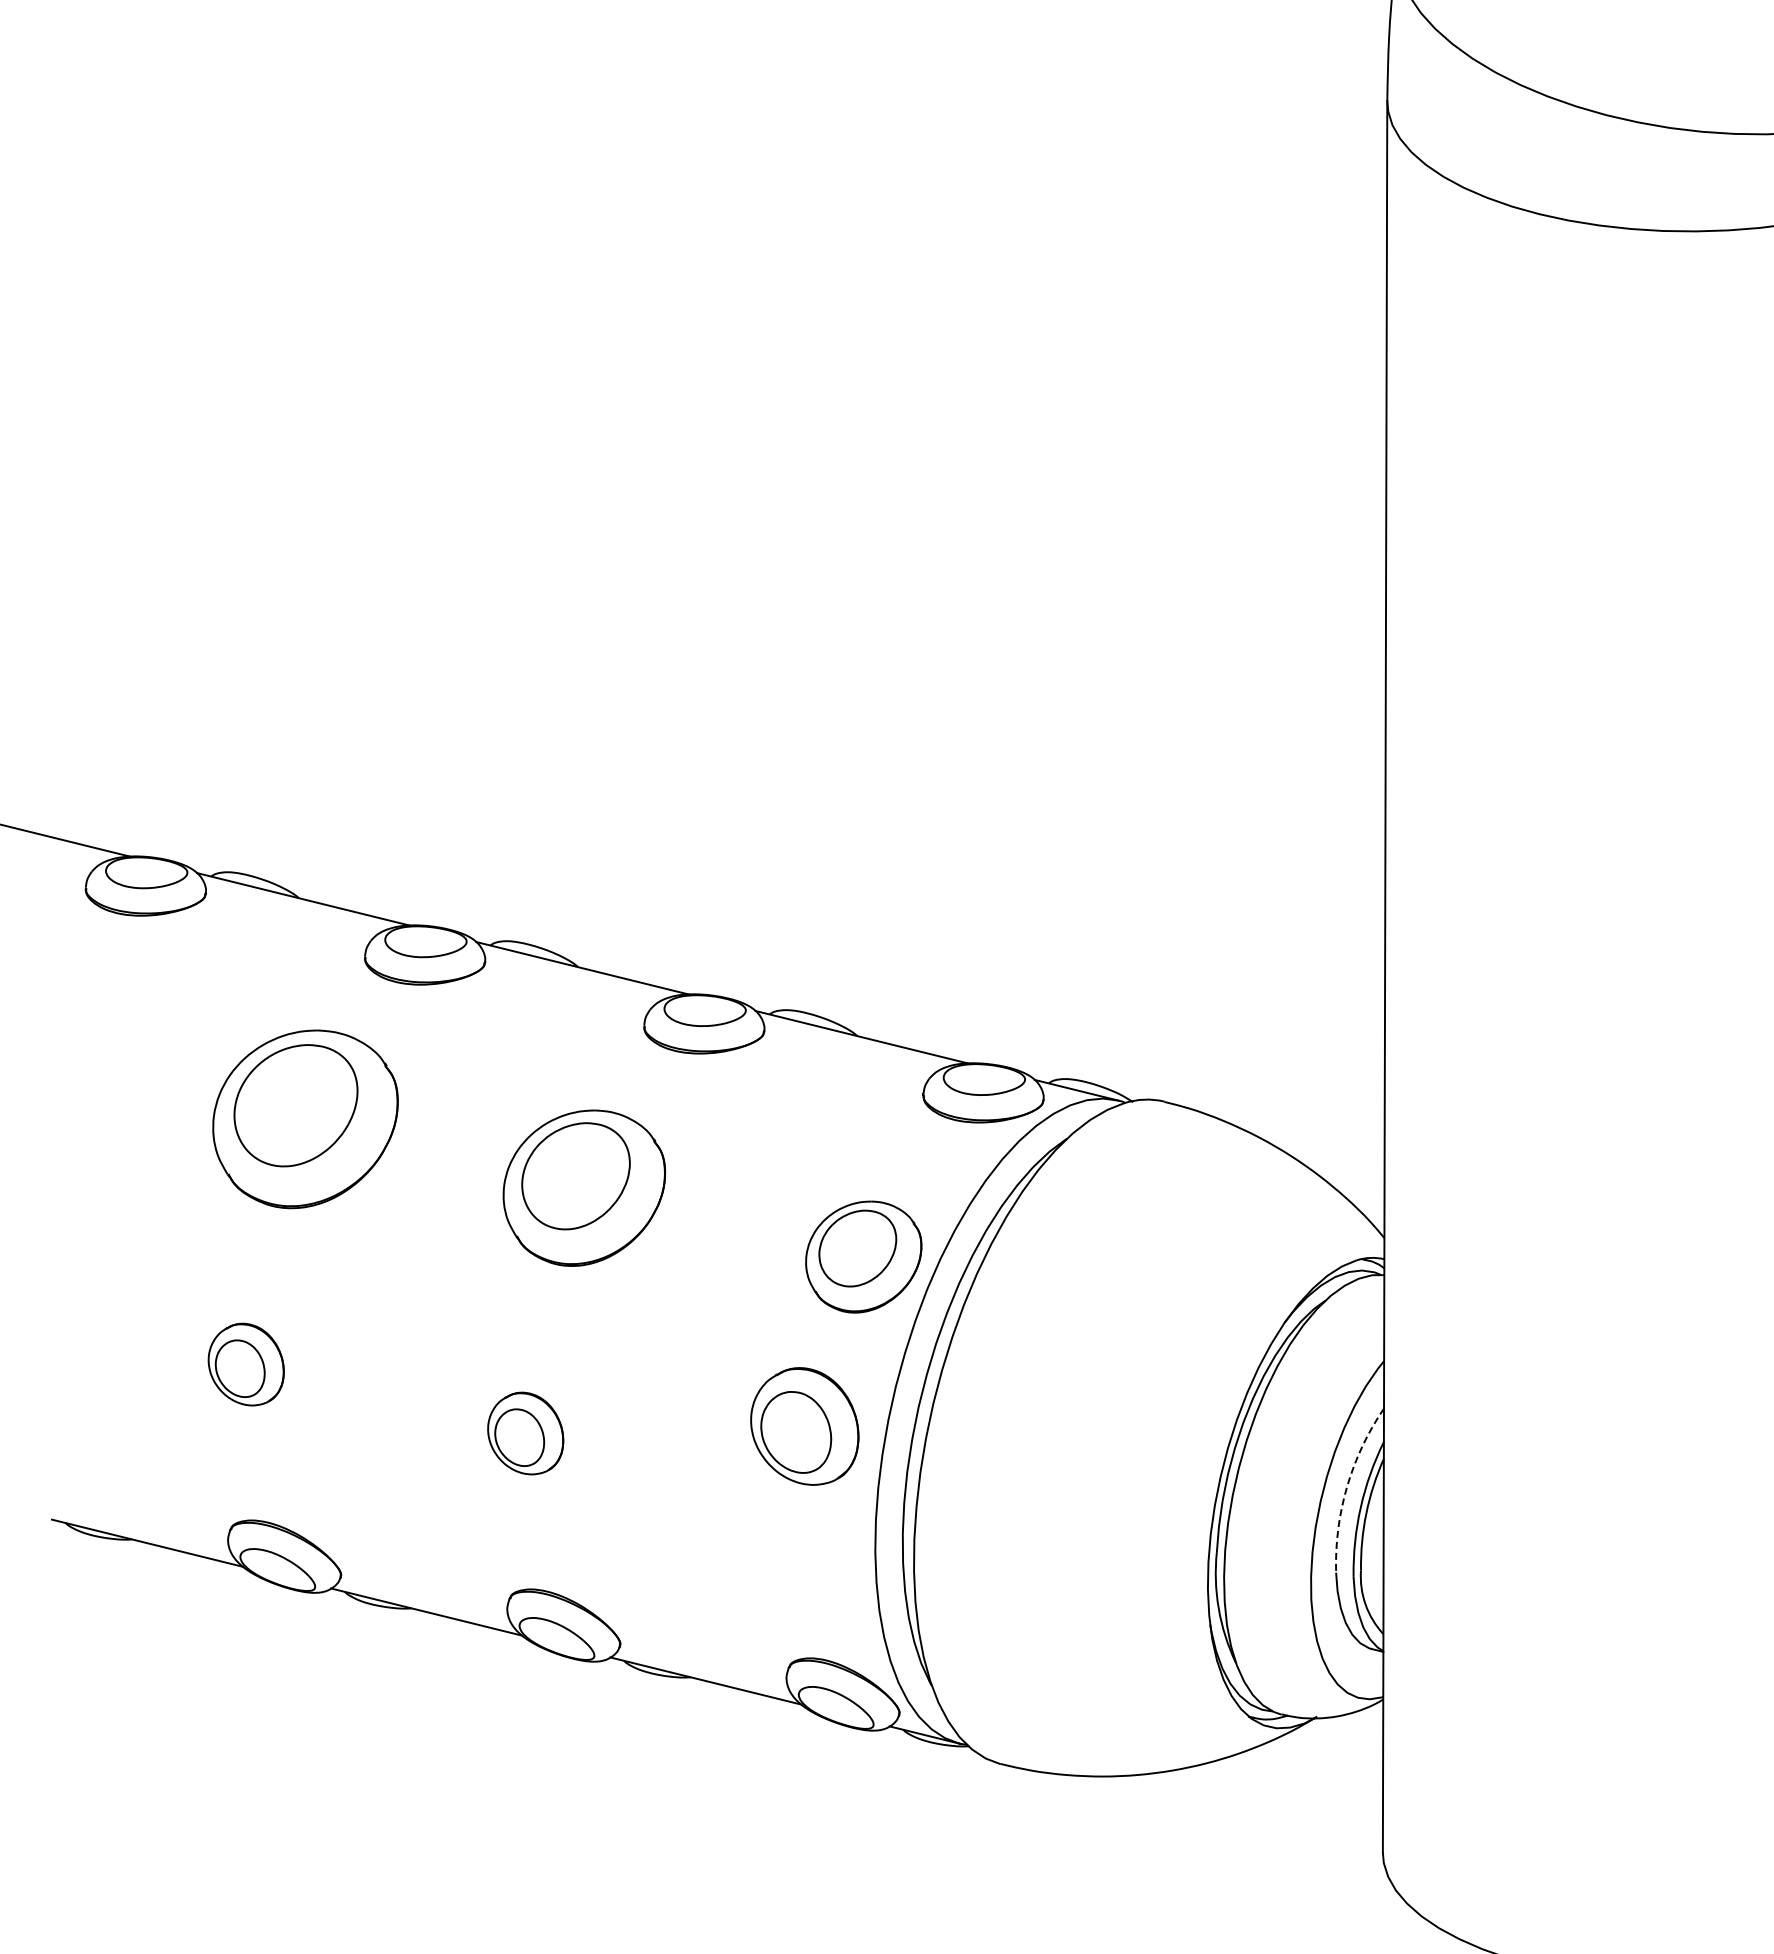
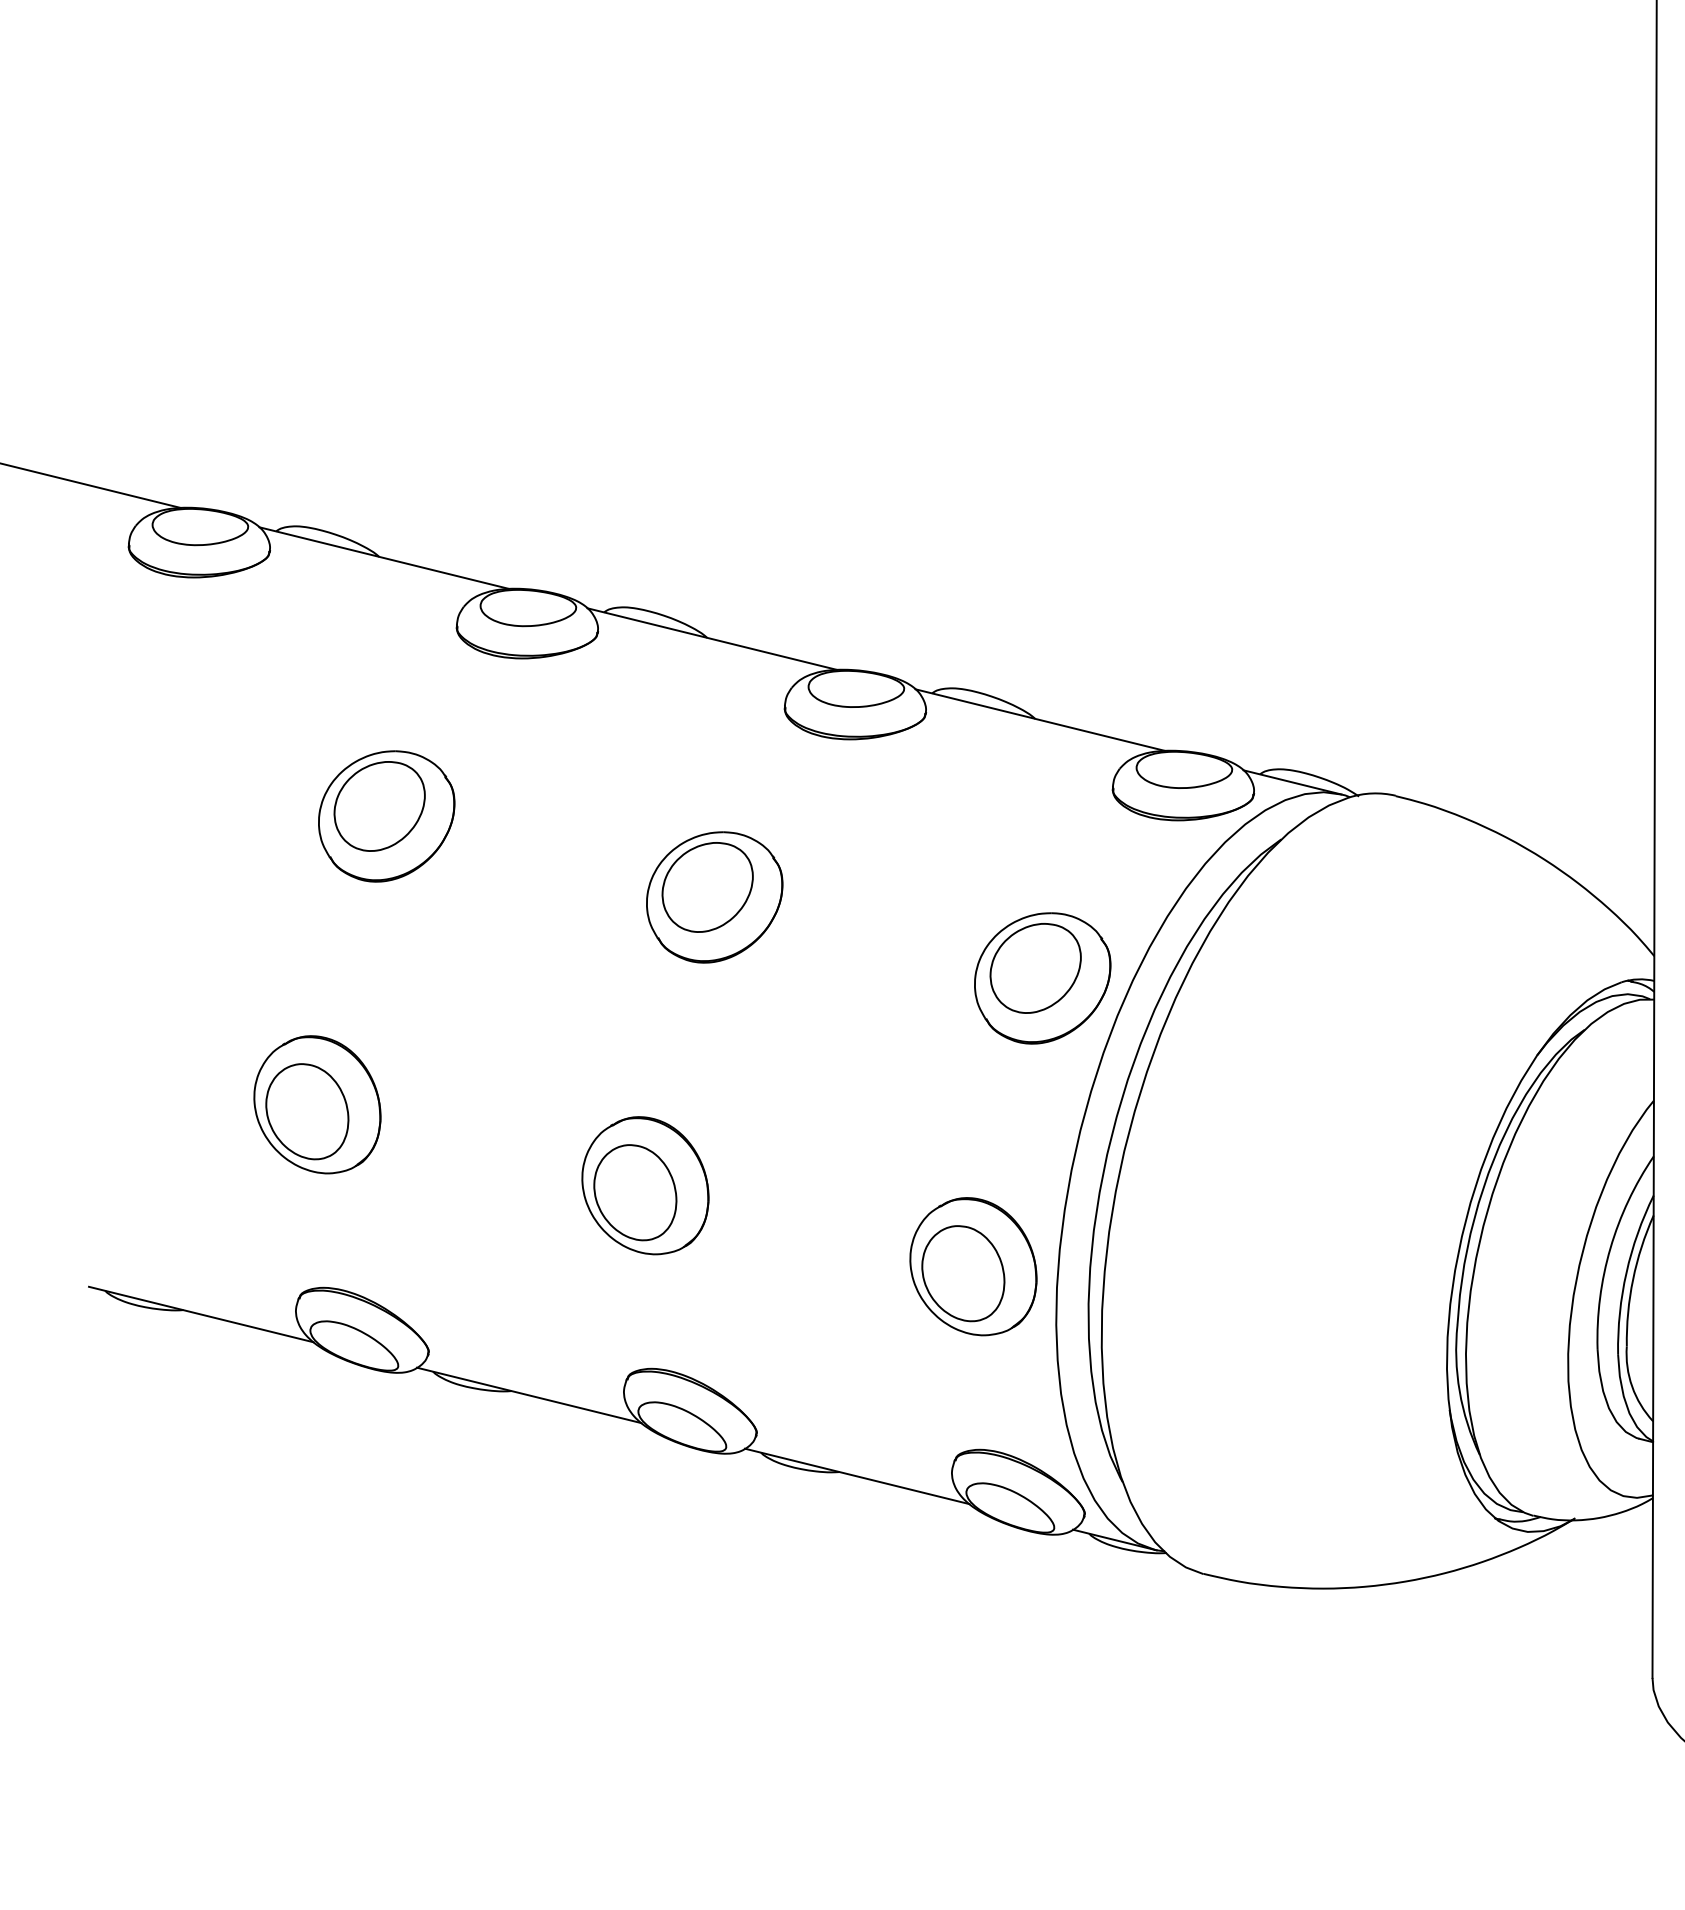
part: (304, 1118) -> (385, 815), size x0.62
part: (584, 1187) -> (714, 896), size x0.71
part: (245, 1364) -> (316, 1104), size x1.43
part: (804, 1426) -> (973, 1266), moved
part: (525, 1433) -> (645, 1185), size x1.43
arc: (1347, 1486) -> (1610, 1247), dashed -> solid

